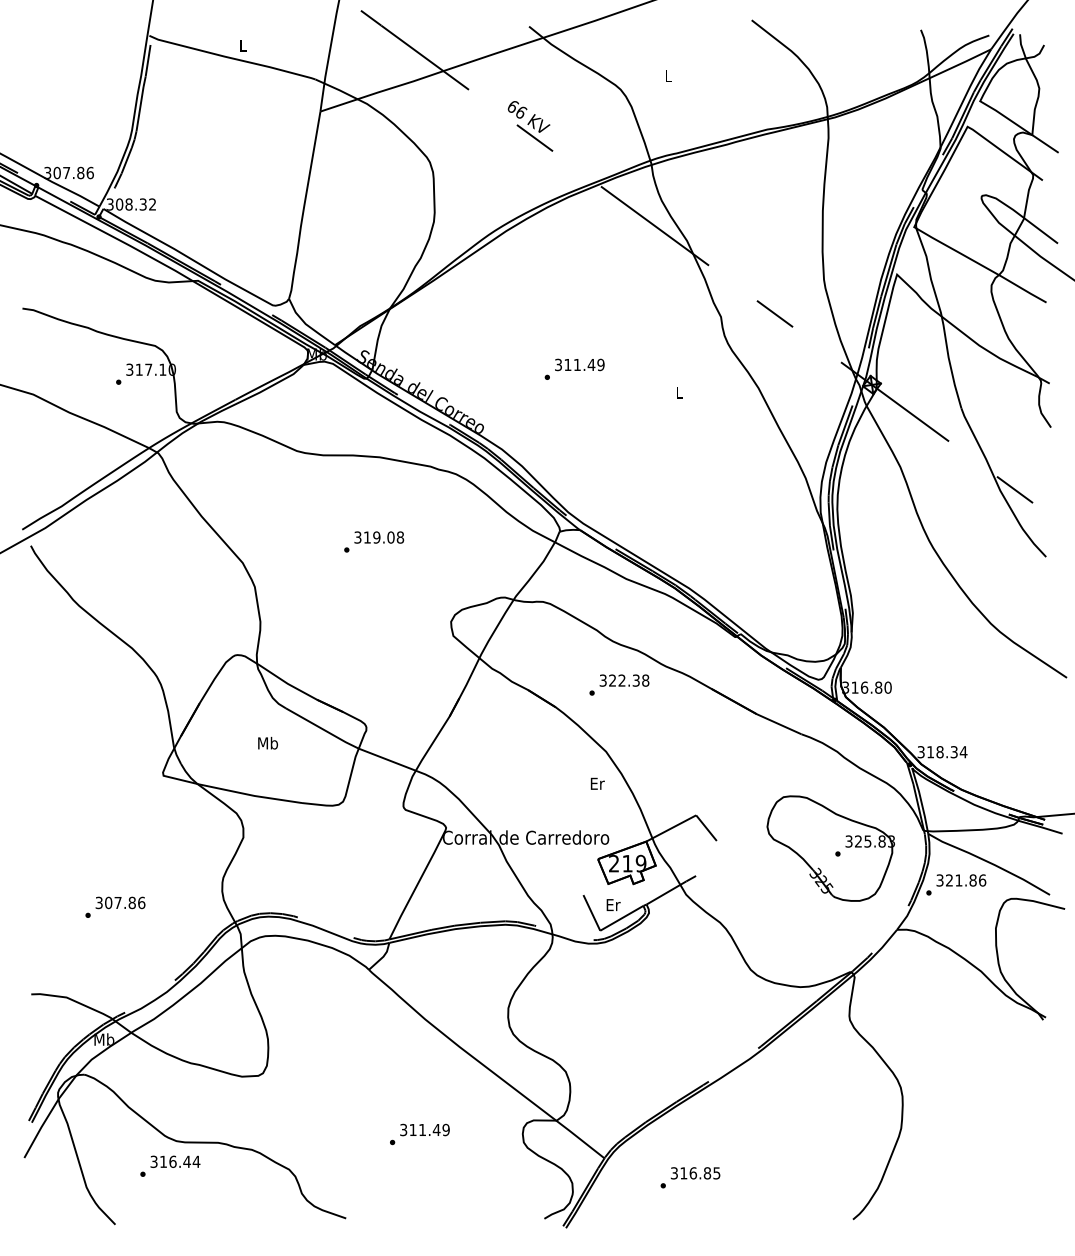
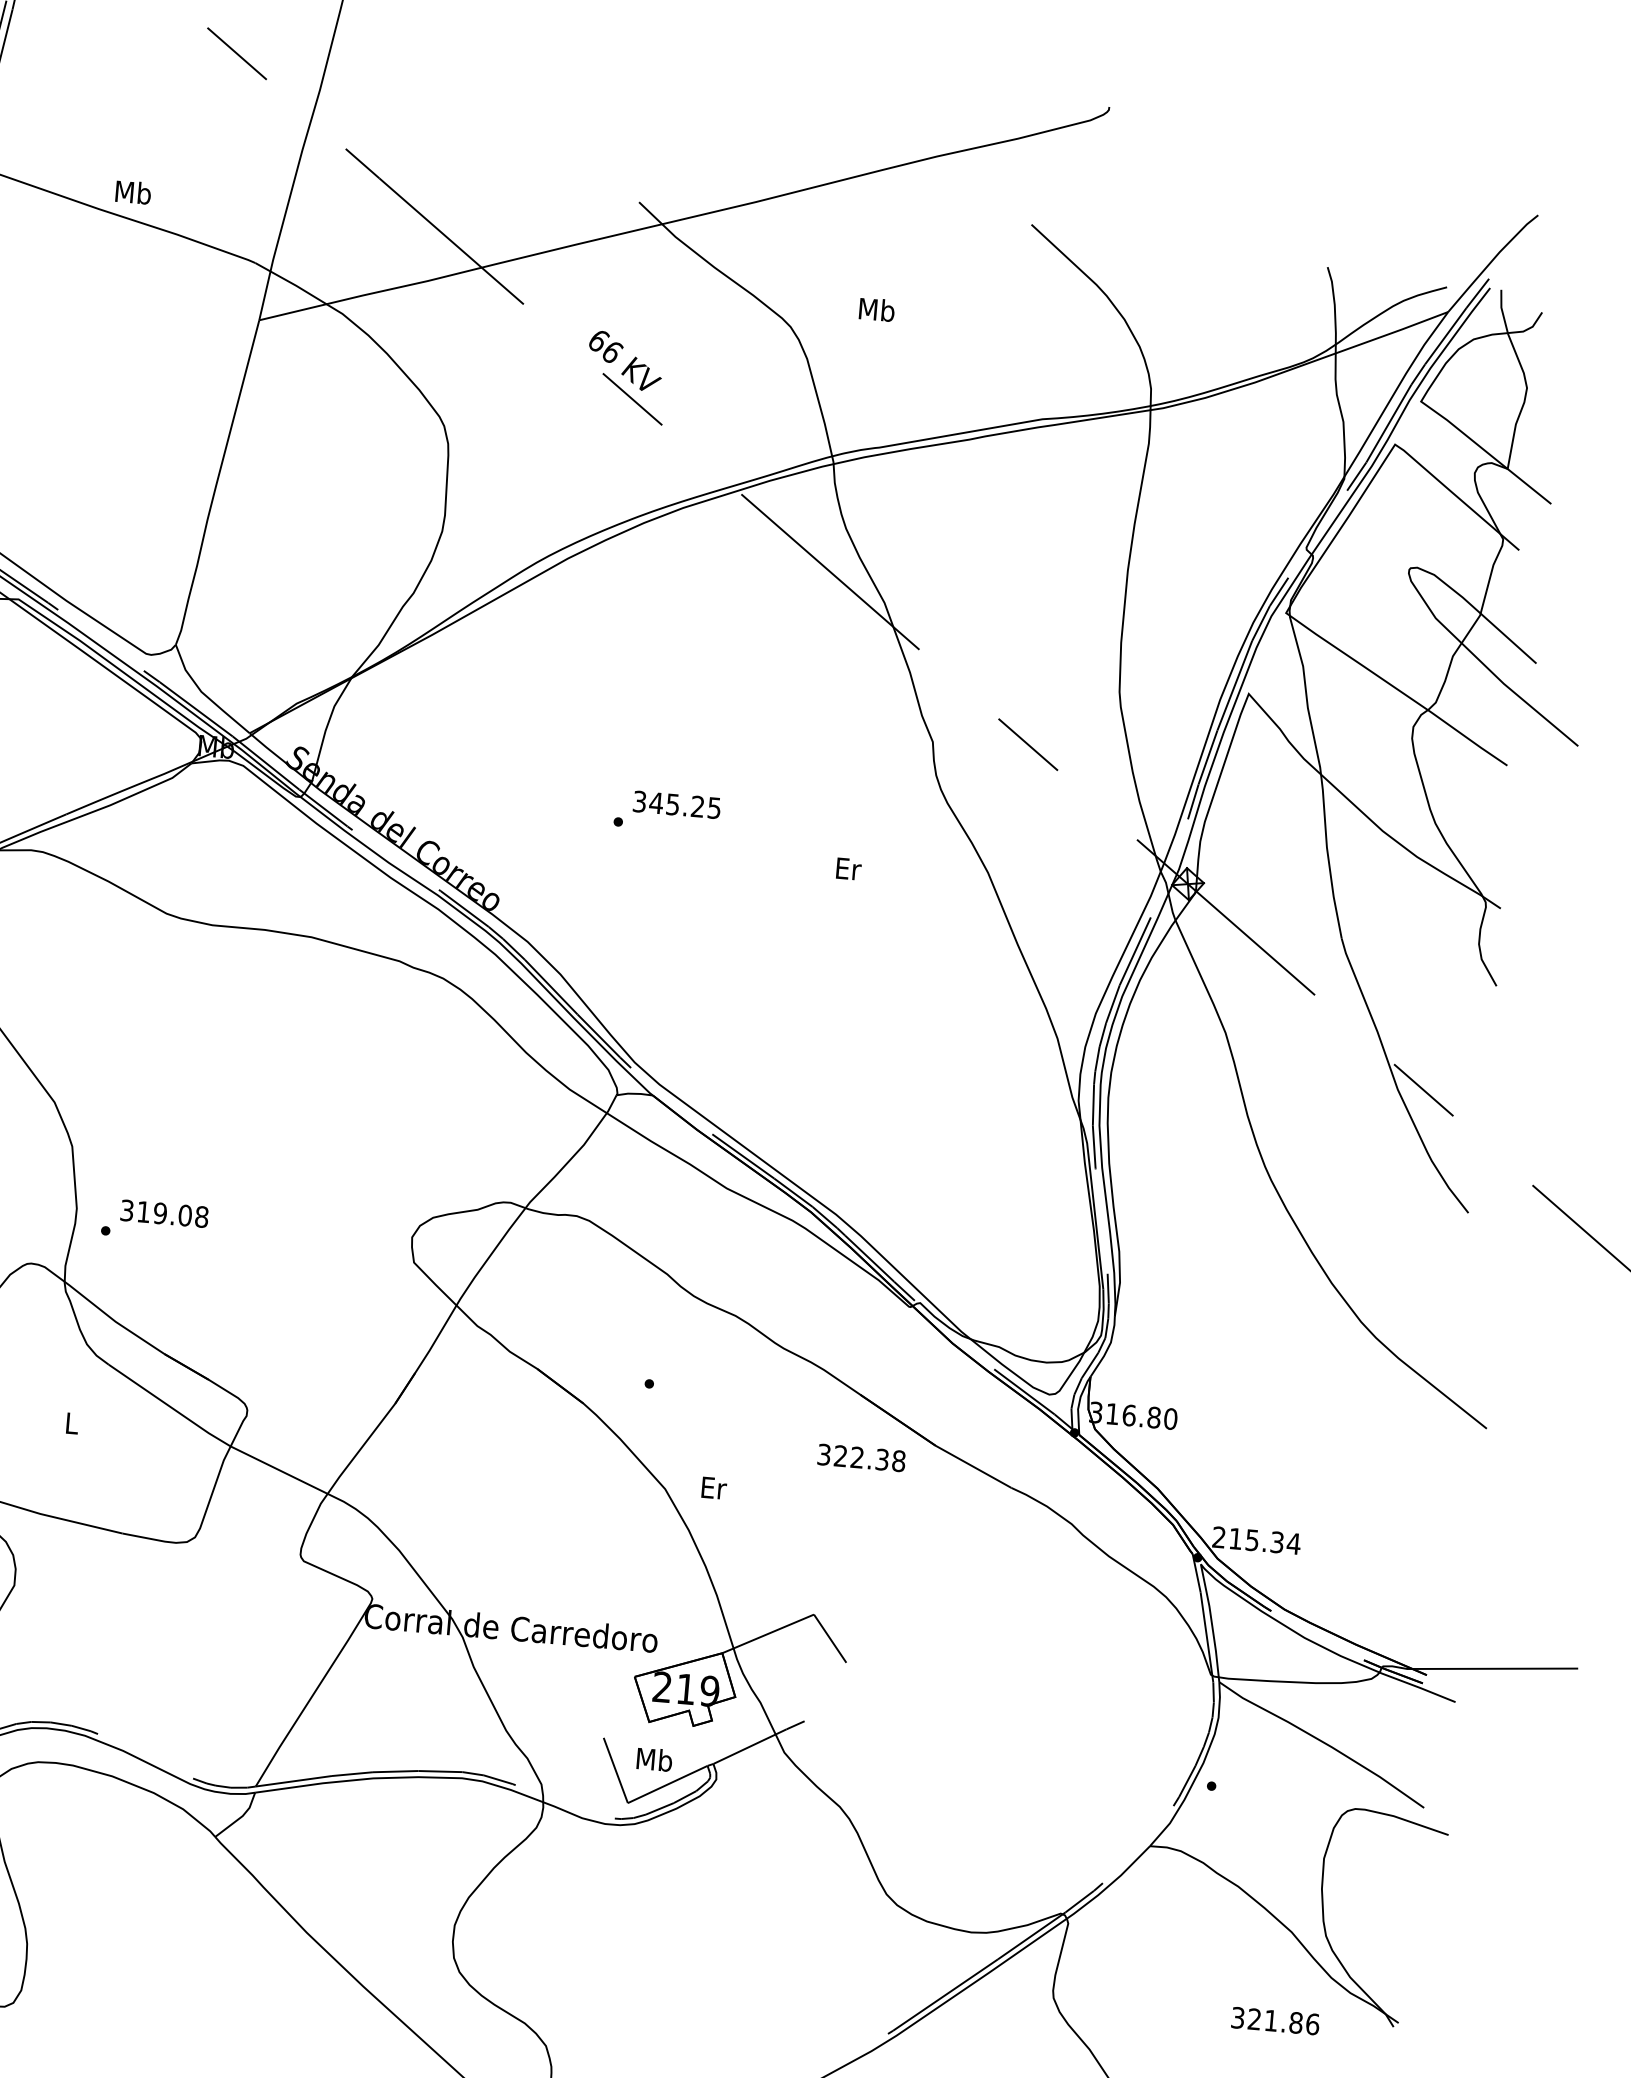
text: (243, 45) -> (133, 192), L -> Mb
text: (668, 75) -> (876, 309), L -> Mb
text: (584, 364) -> (685, 804), 311.49 -> 345.25
text: (679, 392) -> (848, 868), L -> Er
text: (374, 541) -> (155, 1220), moved
text: (624, 680) -> (861, 1457), moved
text: (267, 742) -> (71, 1421), Mb -> L
text: (930, 752) -> (1235, 1539), 318.34 -> 215.34
text: (597, 783) -> (713, 1487), moved
part: (830, 848) -> (1045, 1693), removed
text: (961, 880) -> (1275, 2021), moved
text: (613, 904) -> (655, 1758), Er -> Mb

